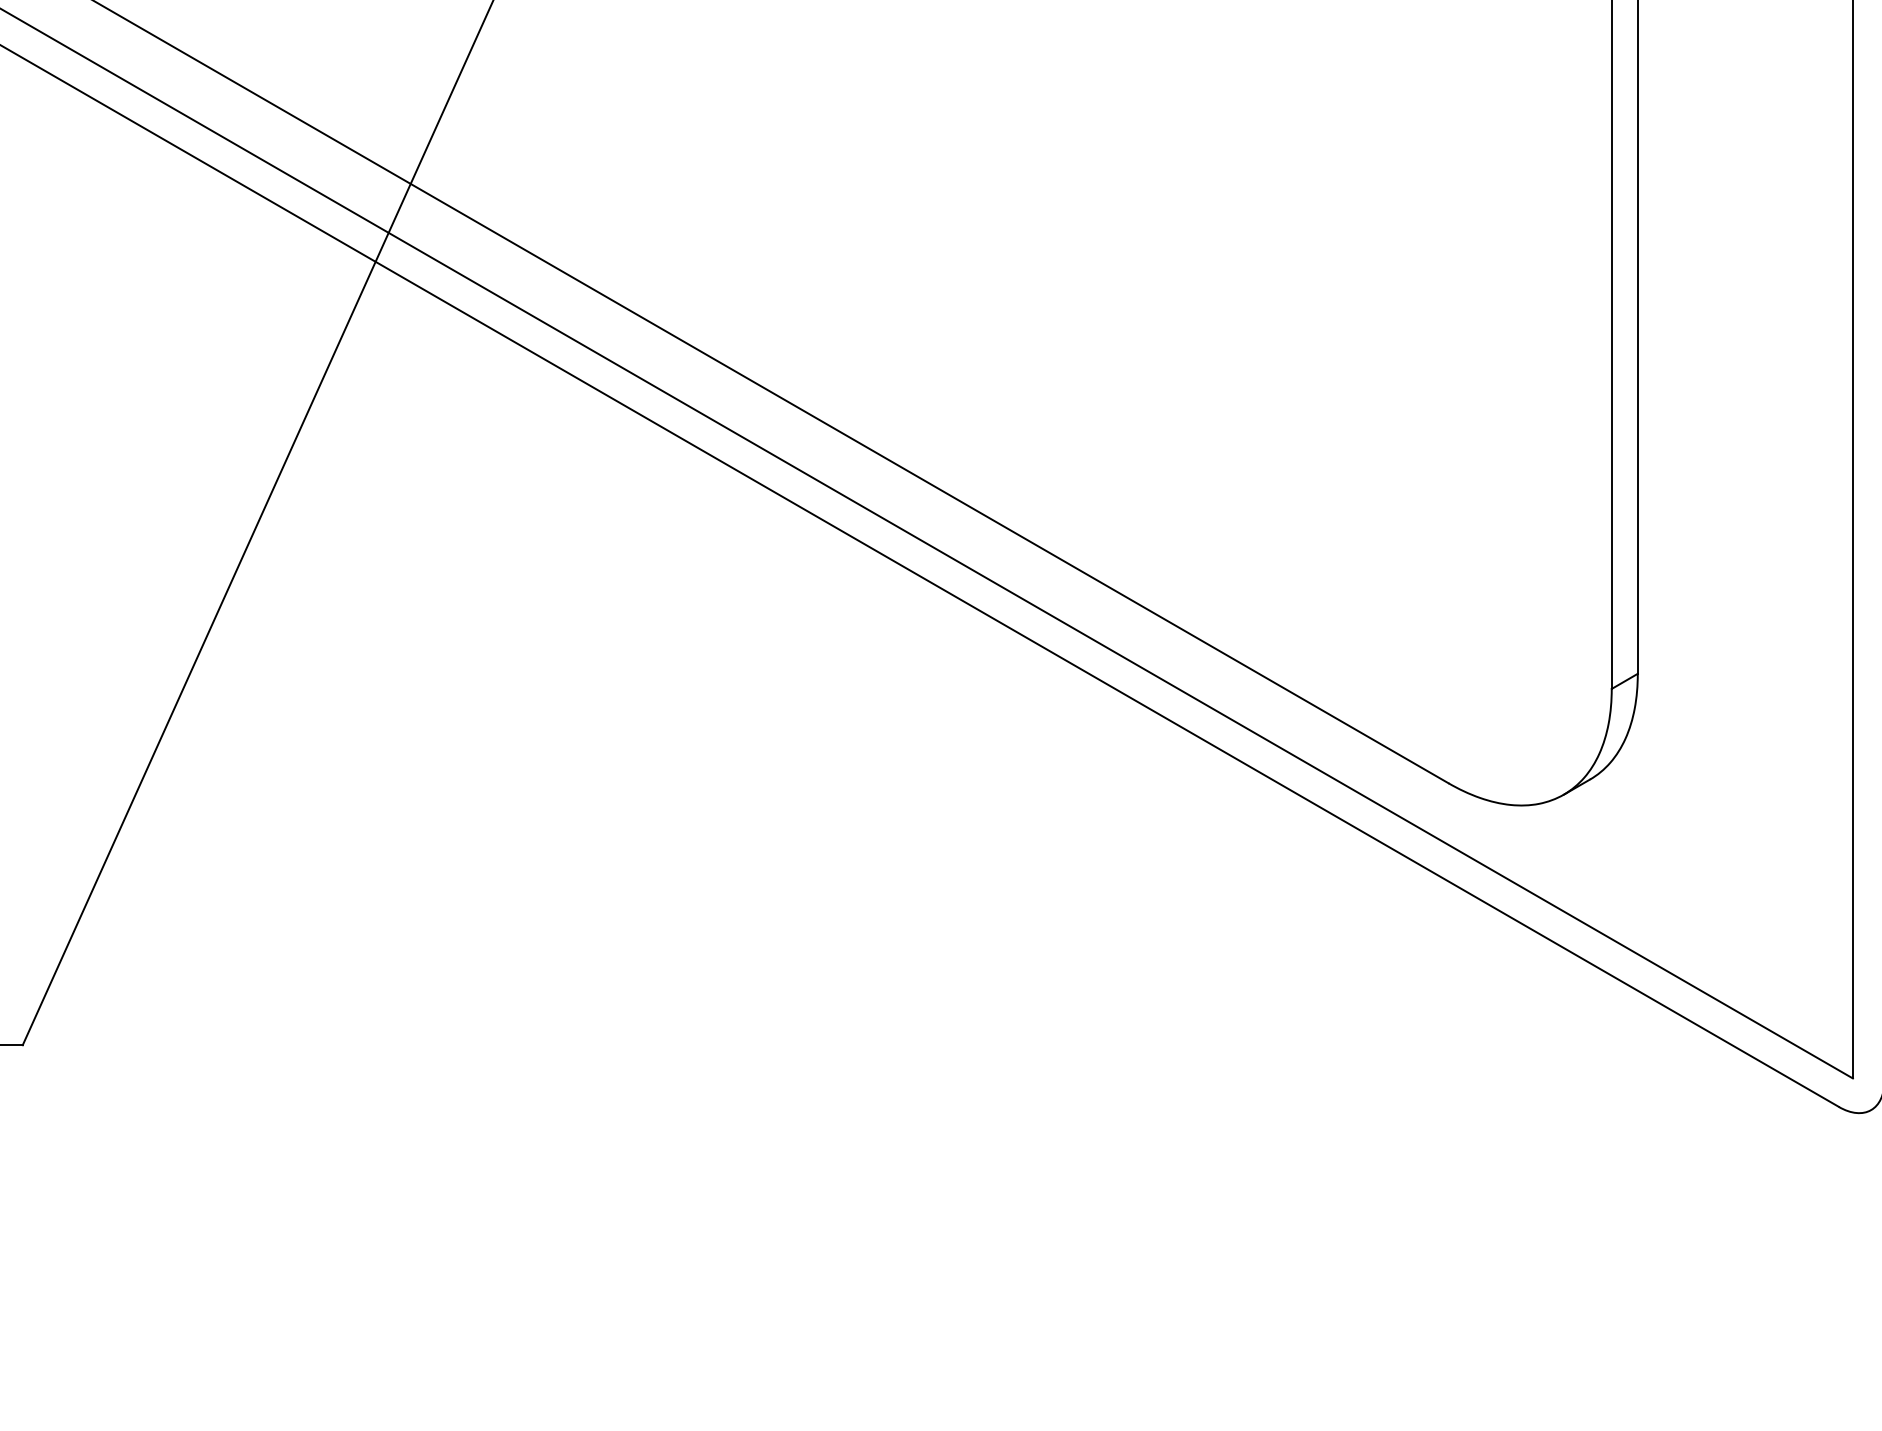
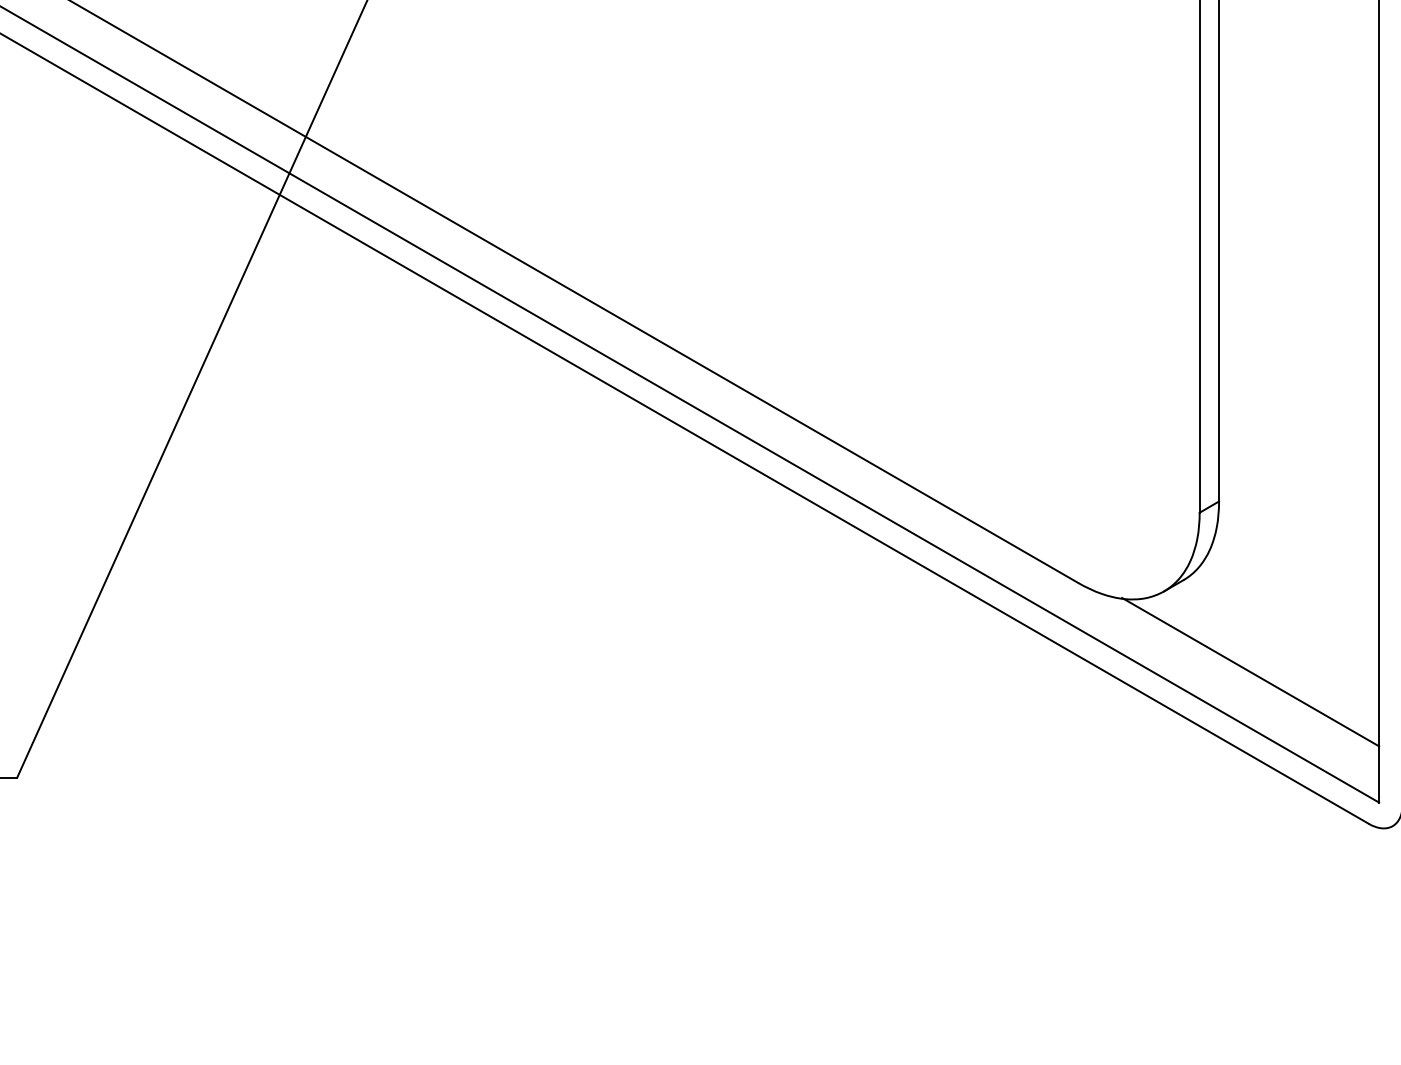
line: (1679, 902) -> (1250, 671), added

